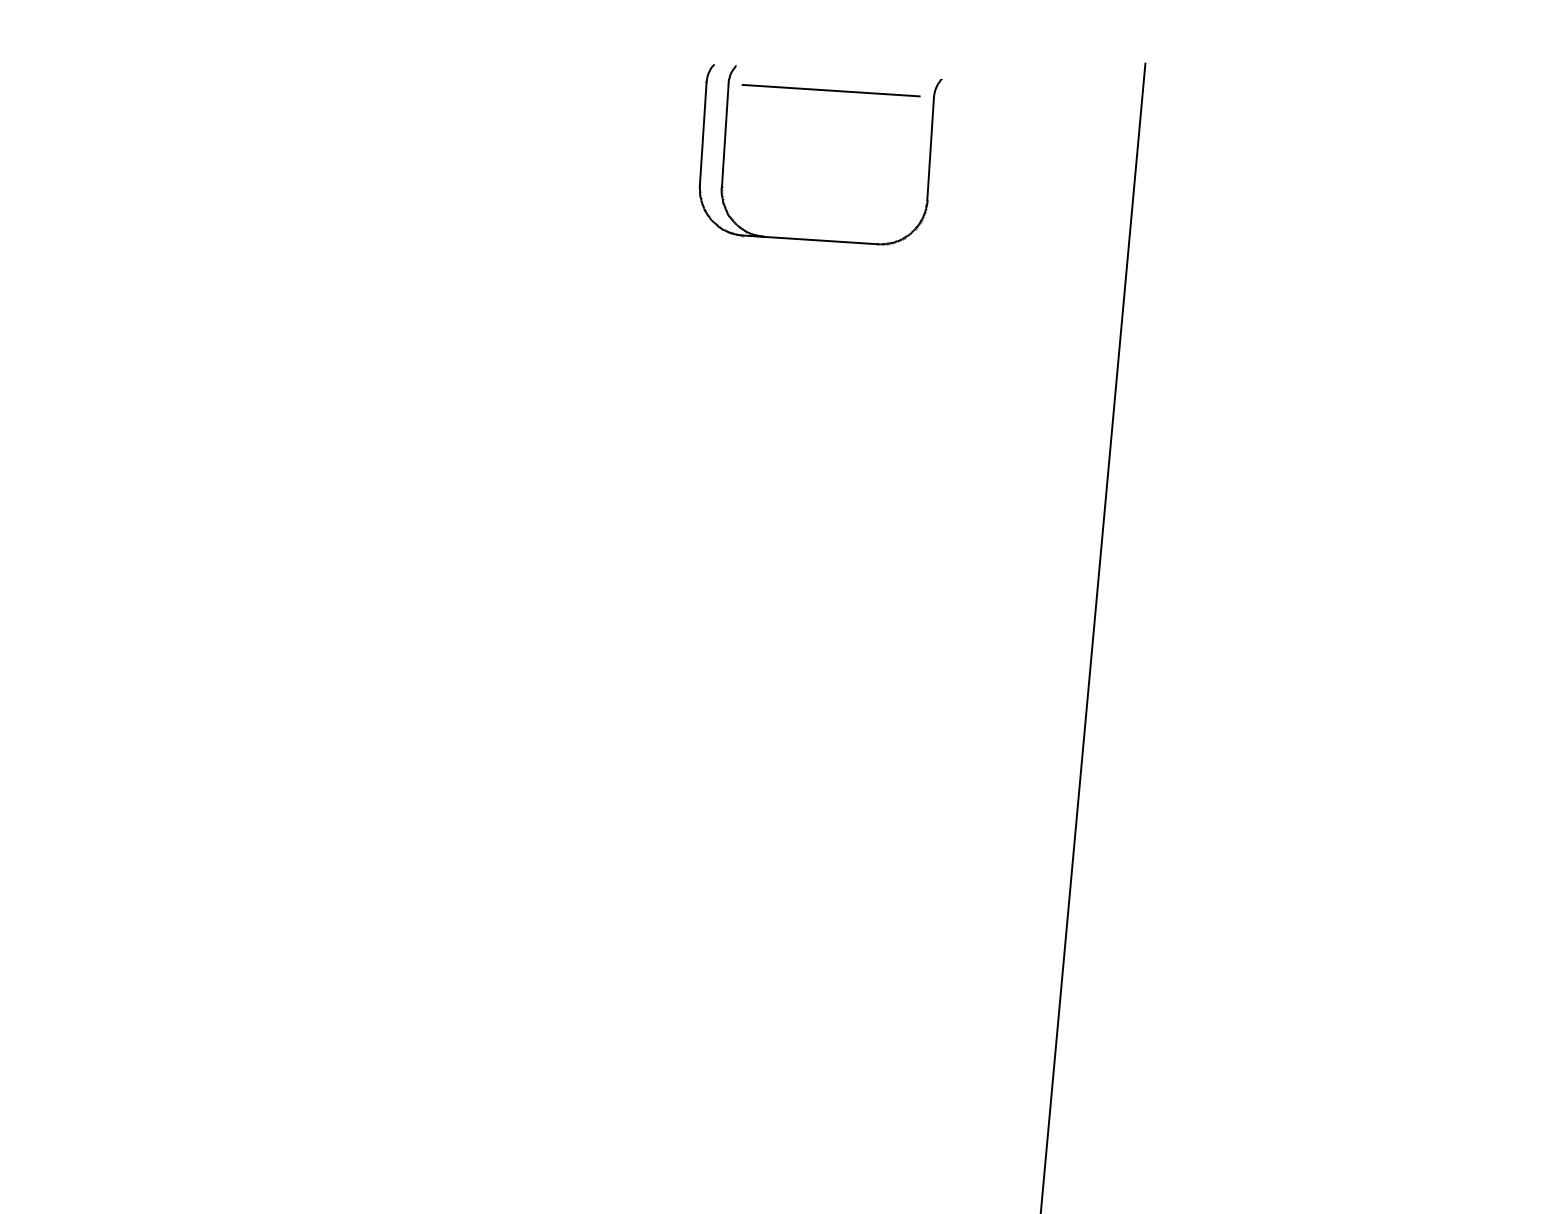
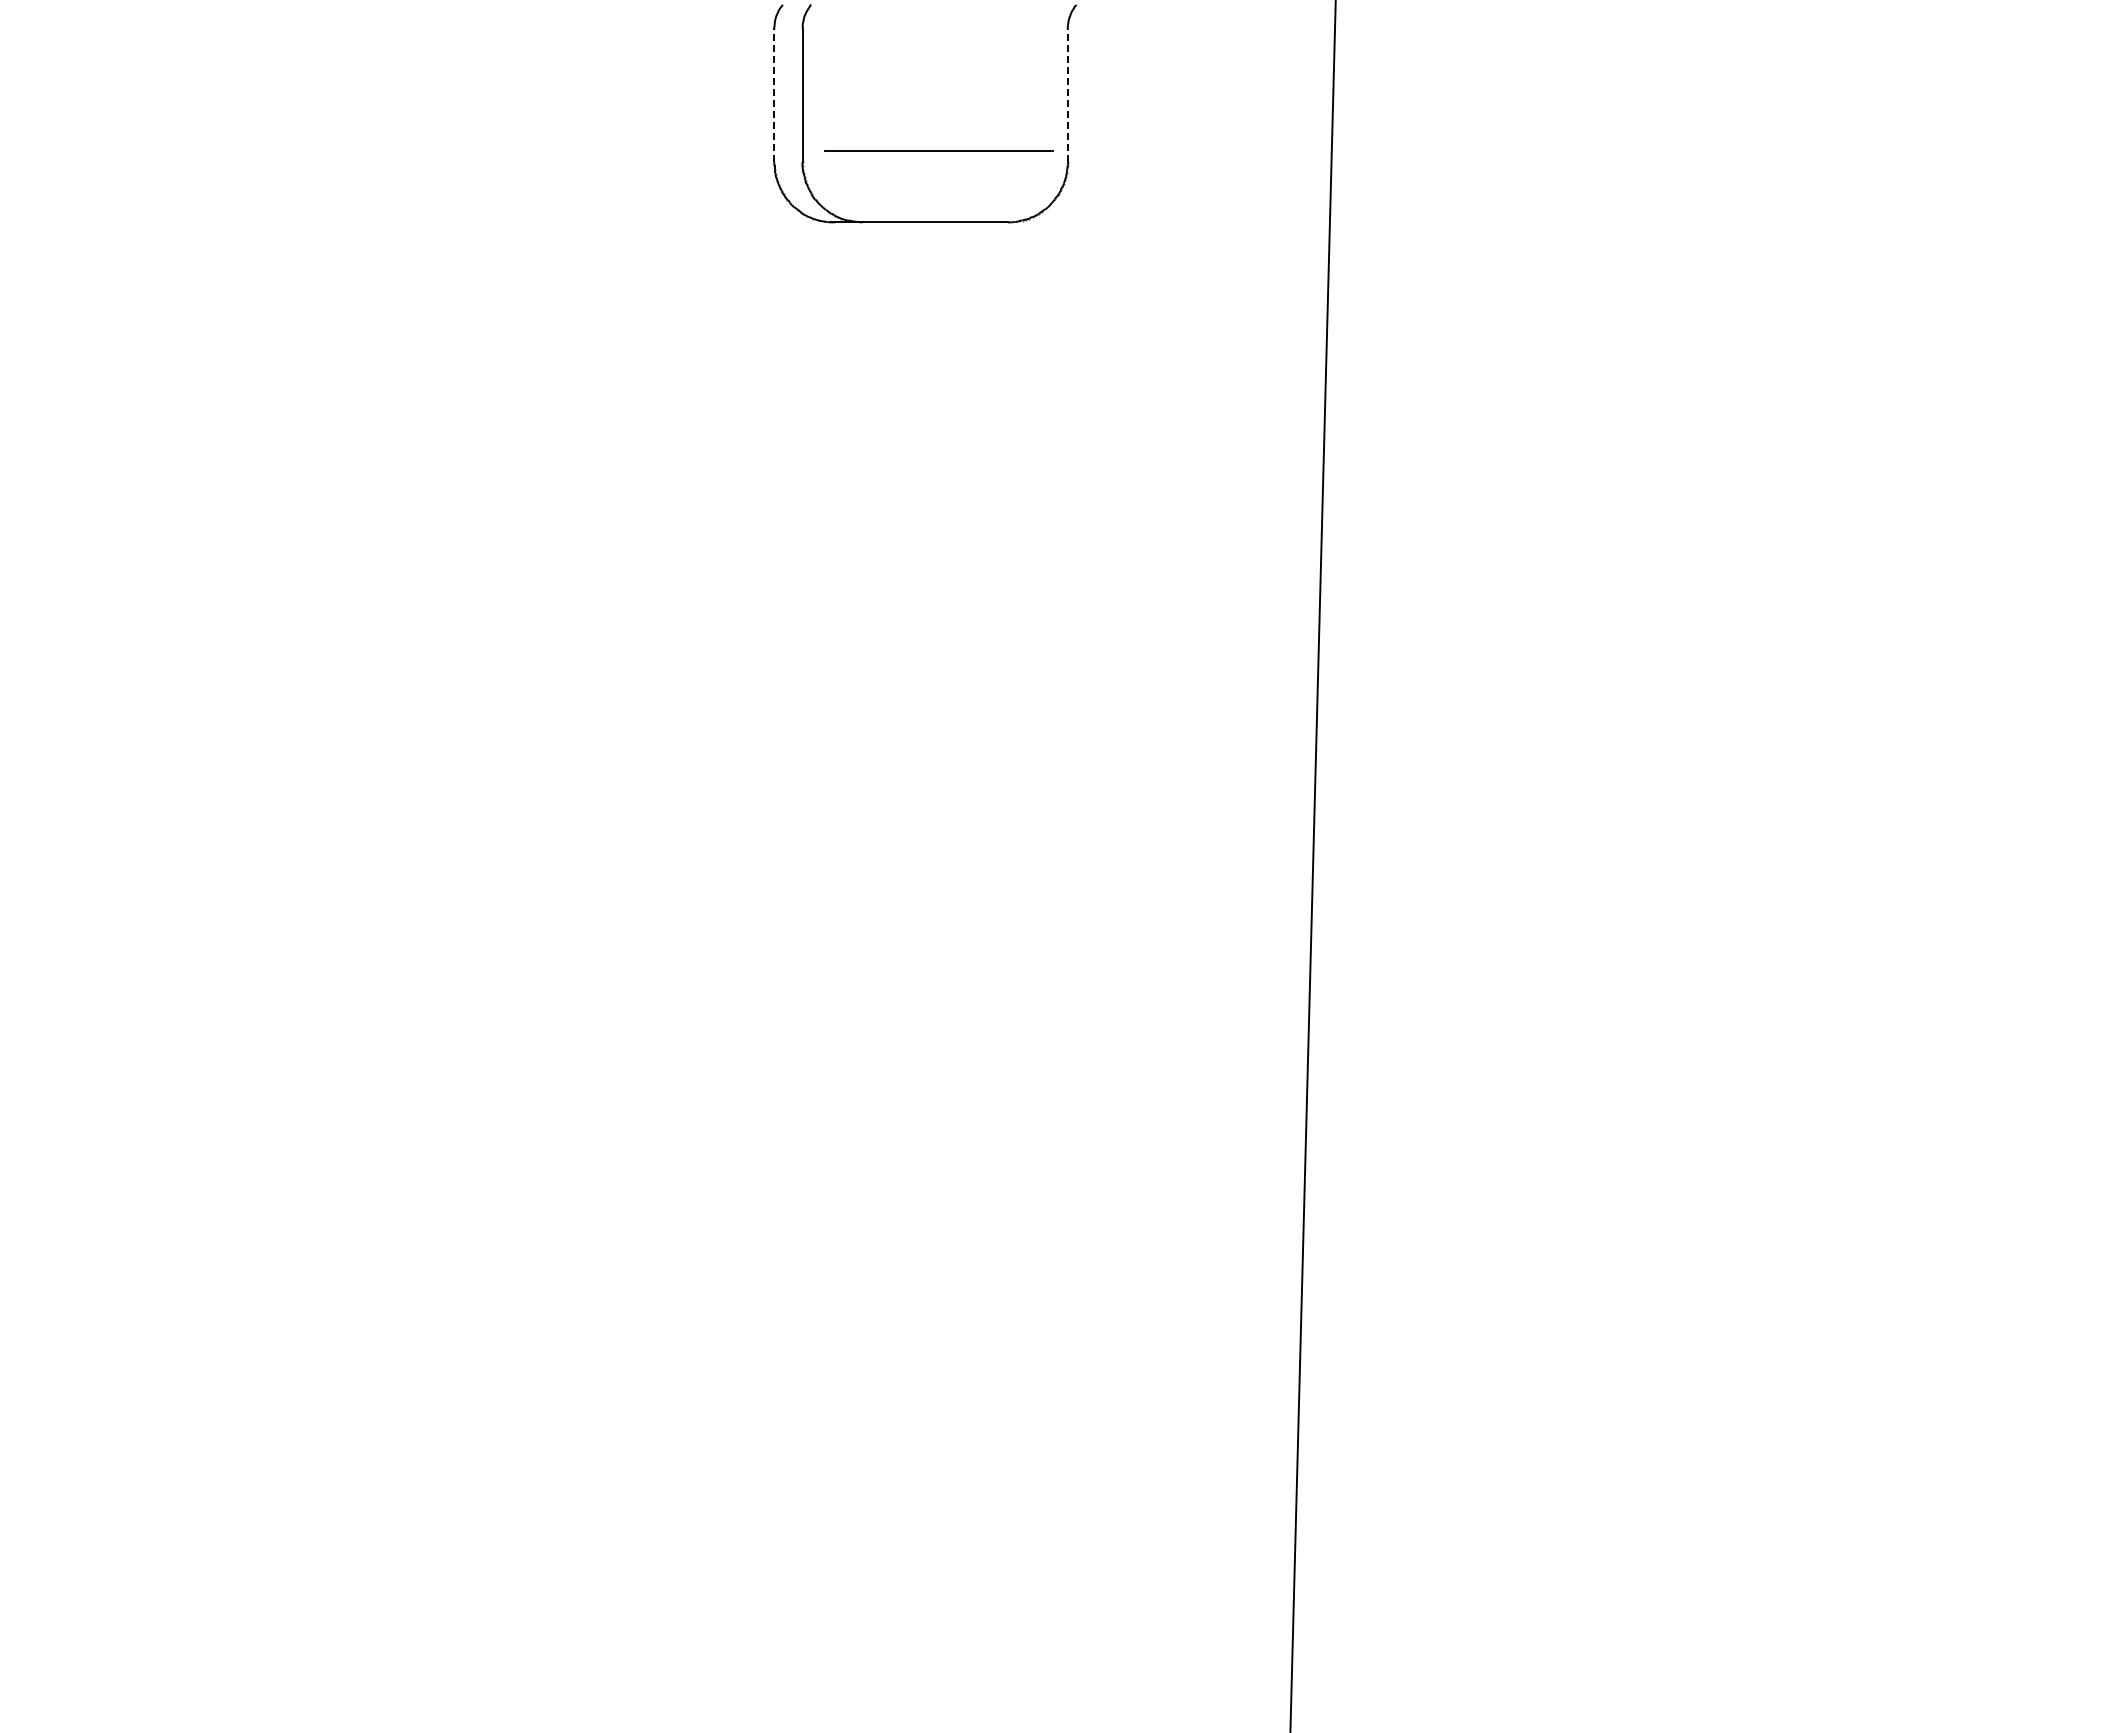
line: (830, 90) -> (938, 150), moved
line: (703, 134) -> (774, 95), solid -> dashed
line: (930, 148) -> (1067, 95), solid -> dashed

